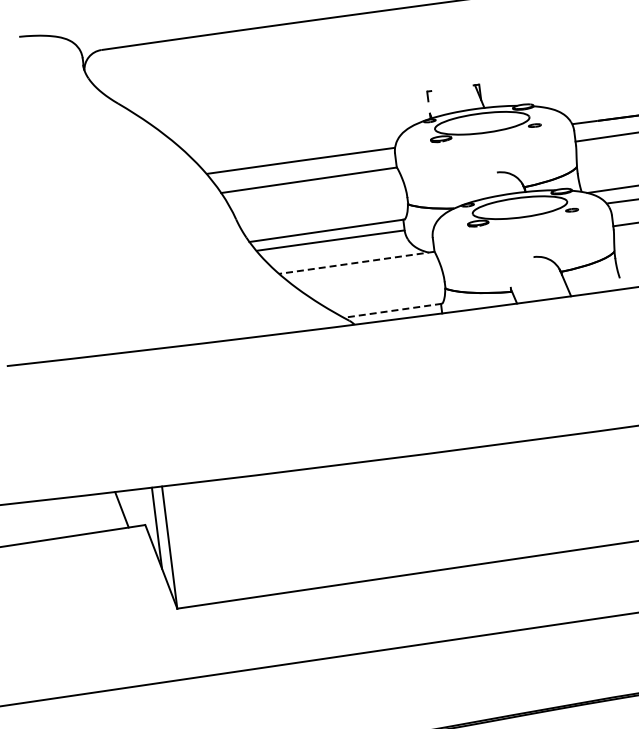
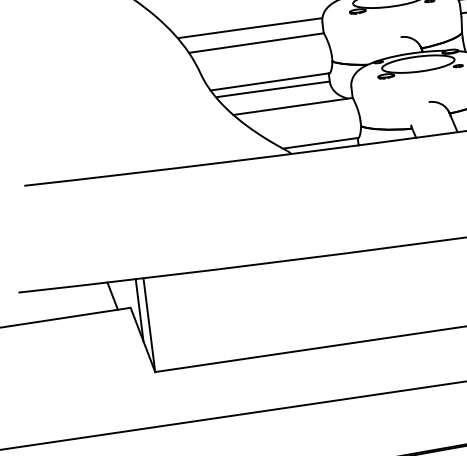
line: (356, 262) -> (292, 106), dashed -> solid
line: (392, 310) -> (320, 143), dashed -> solid

